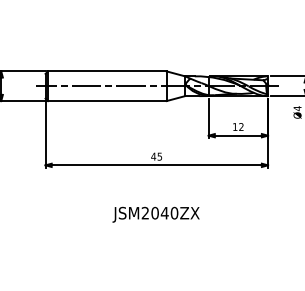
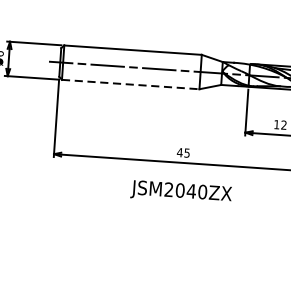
line: (107, 101) -> (130, 85), solid -> dashed
text: (155, 214) -> (180, 192), moved

